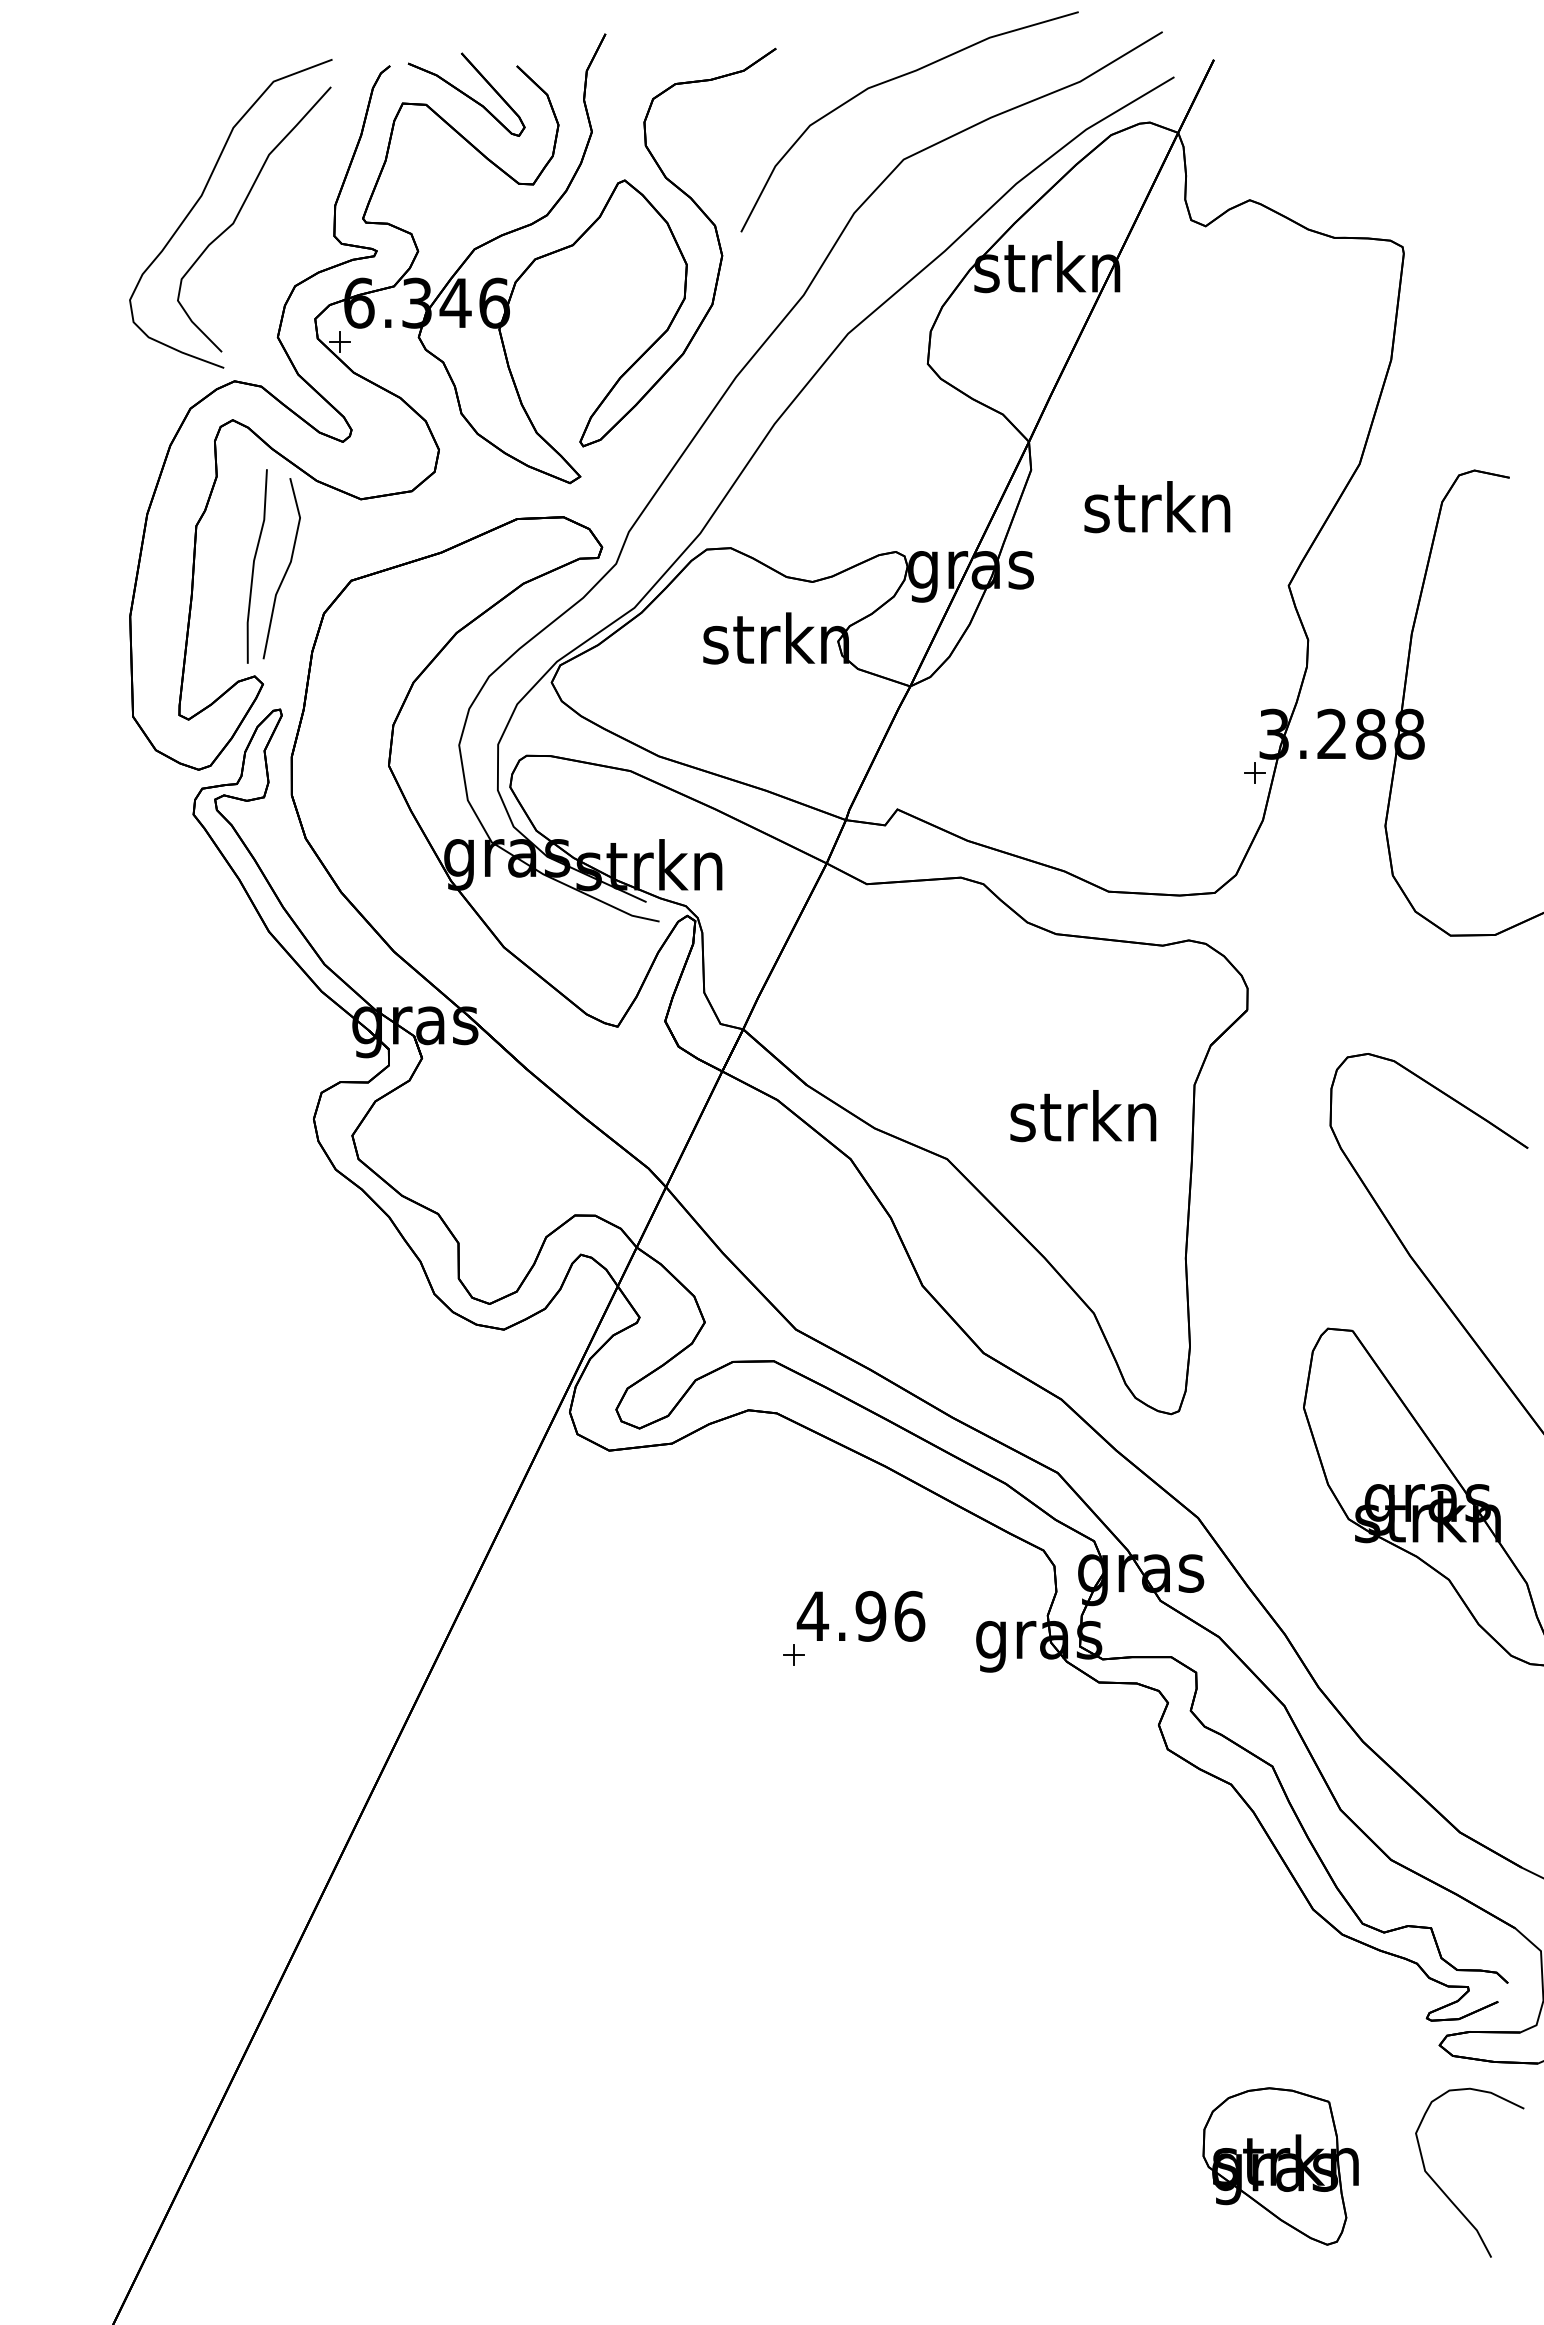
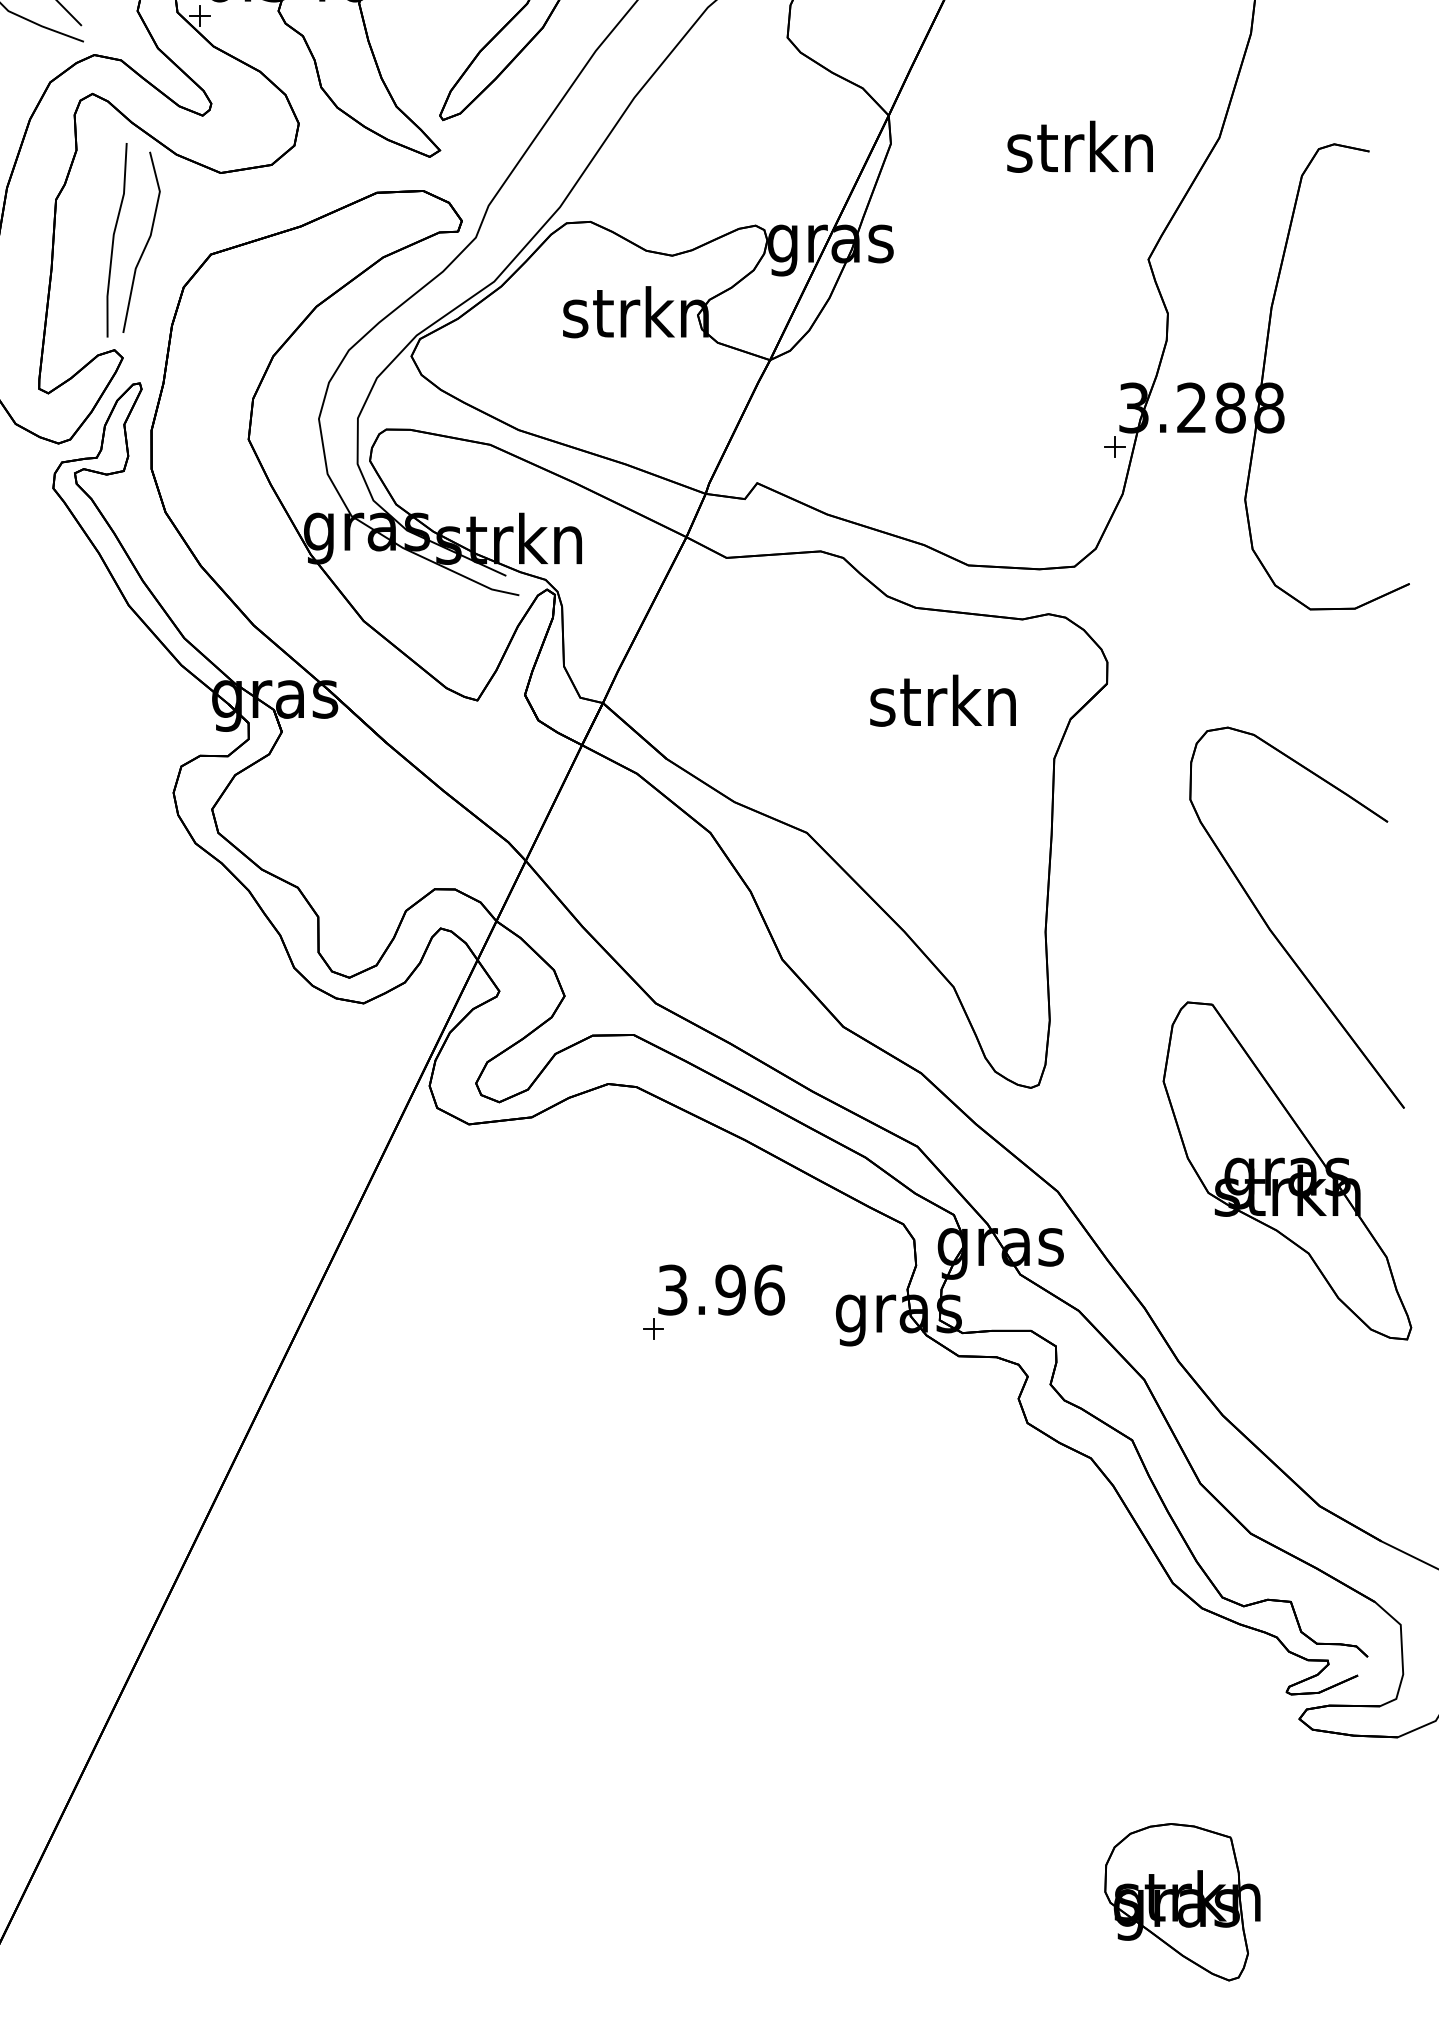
text: (1157, 507) -> (1080, 147), moved
text: (1083, 1116) -> (943, 701), moved
text: (812, 1615) -> (672, 1289), 4.96 -> 3.96
part: (1280, 2166) -> (1182, 1902), moved
curve: (1444, 2191) -> (1304, 1865), removed

